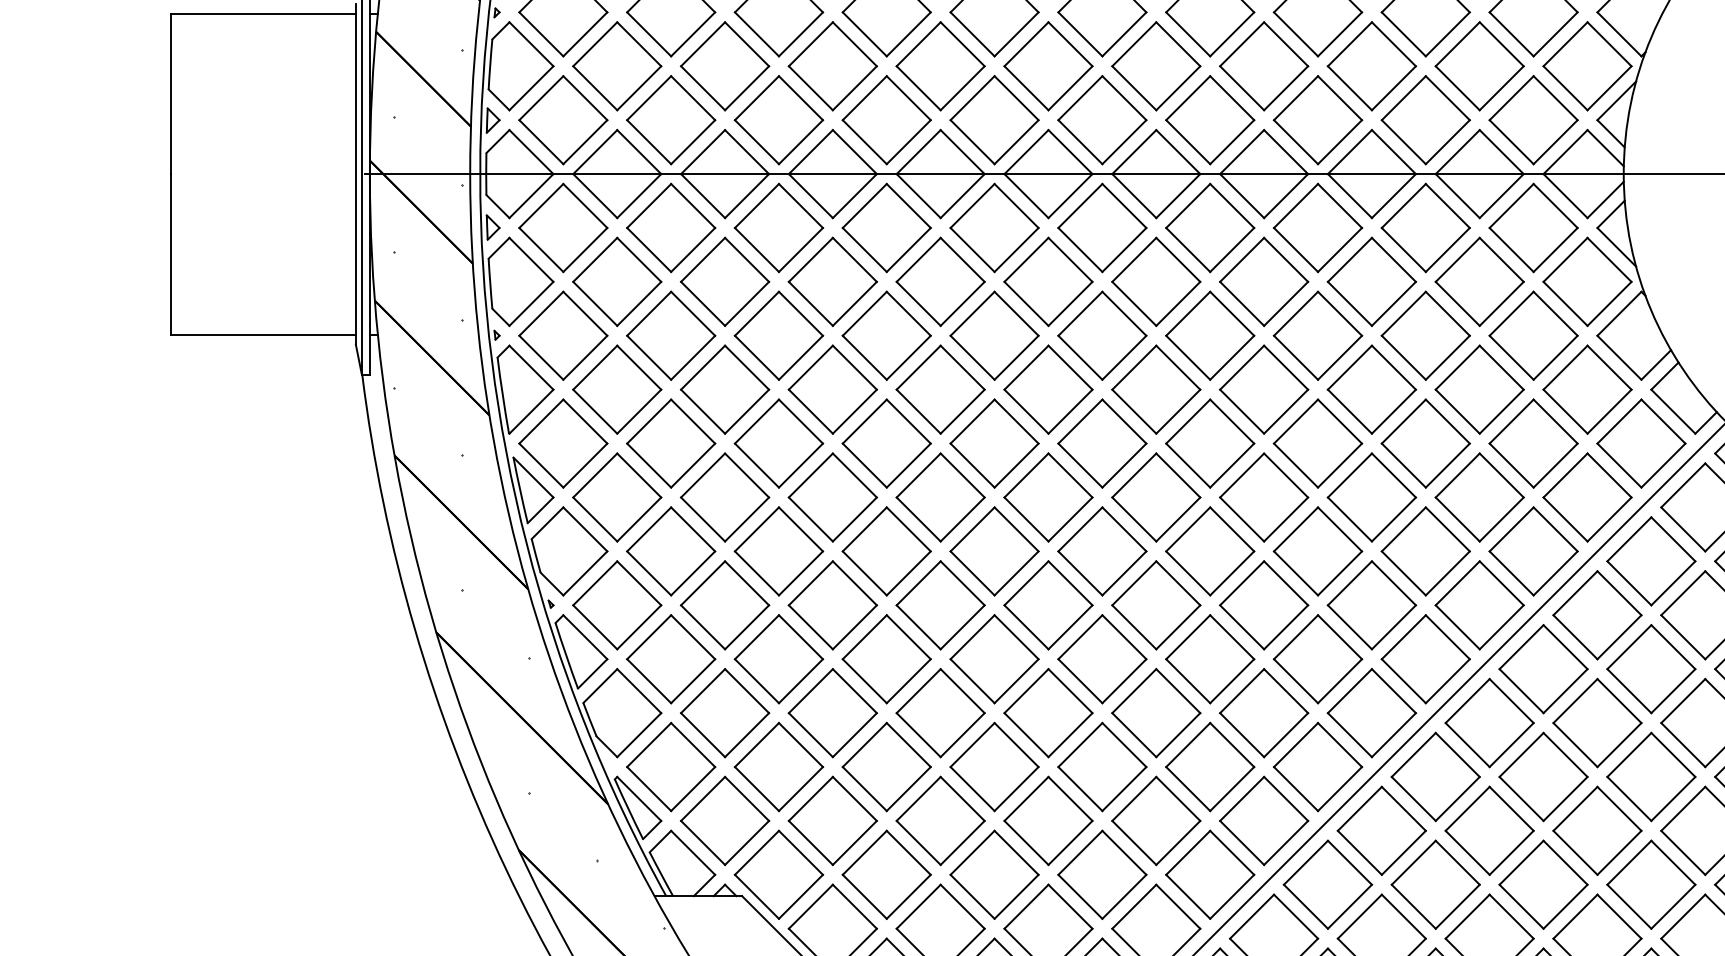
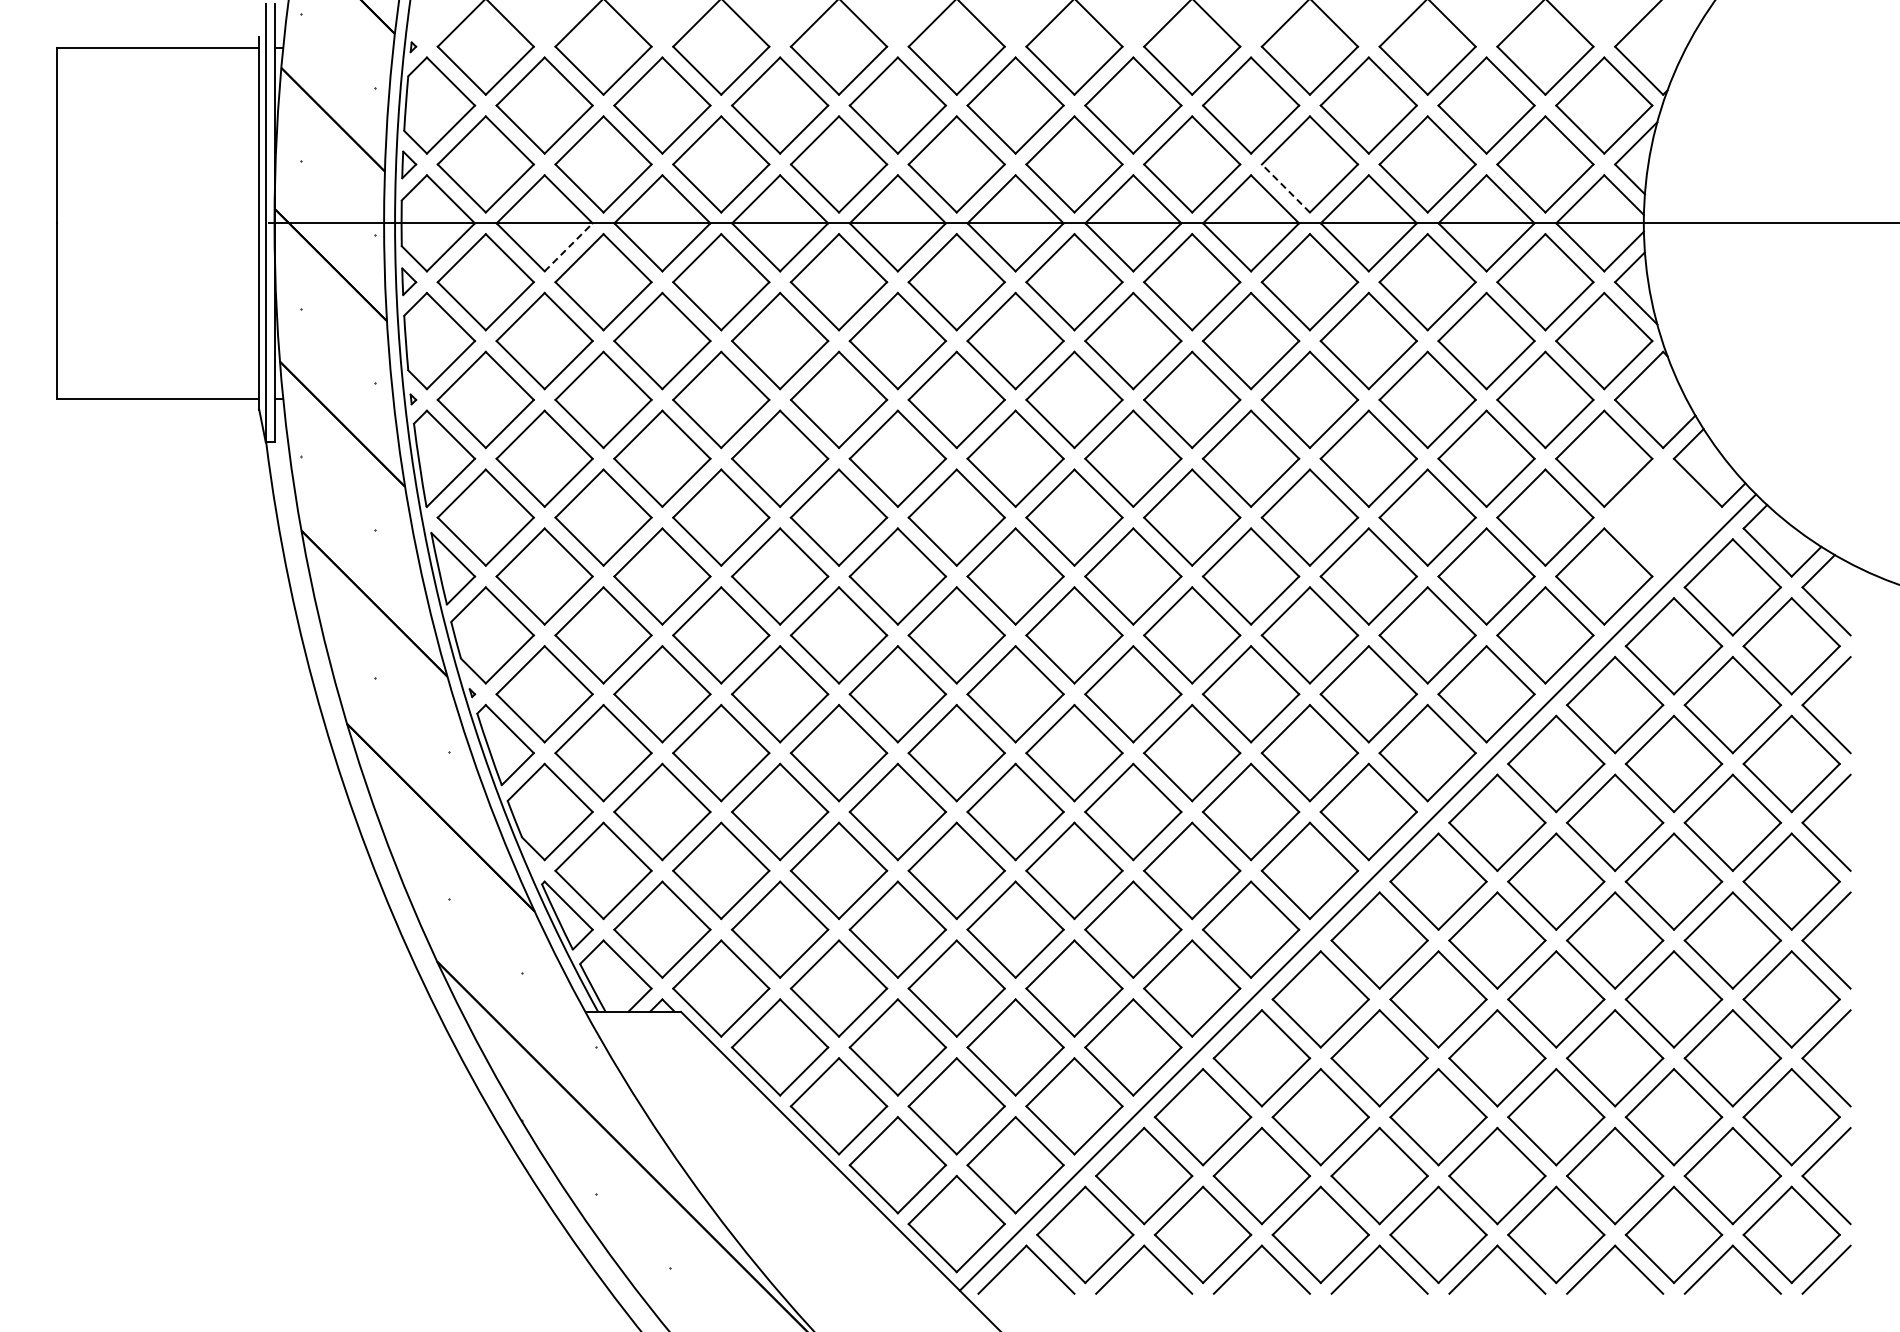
line: (1295, 142) -> (1285, 188), solid -> dashed
line: (639, 196) -> (568, 247), solid -> dashed
part: (1641, 443) -> (1663, 517), removed

